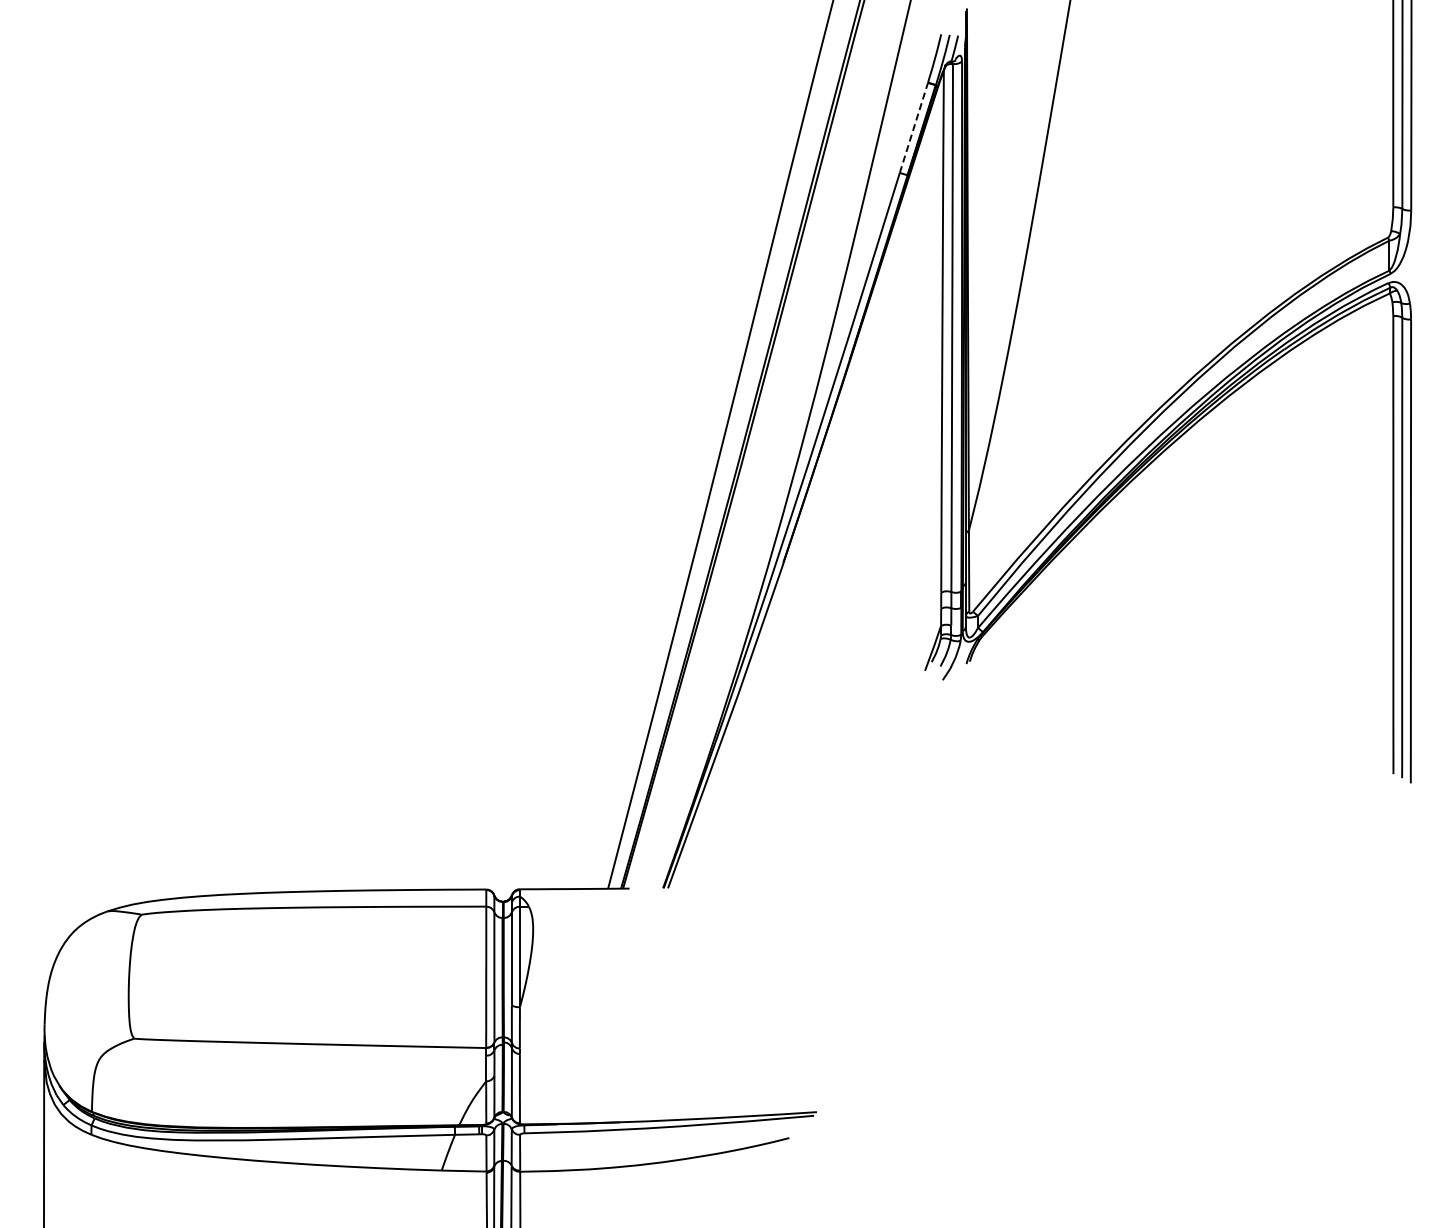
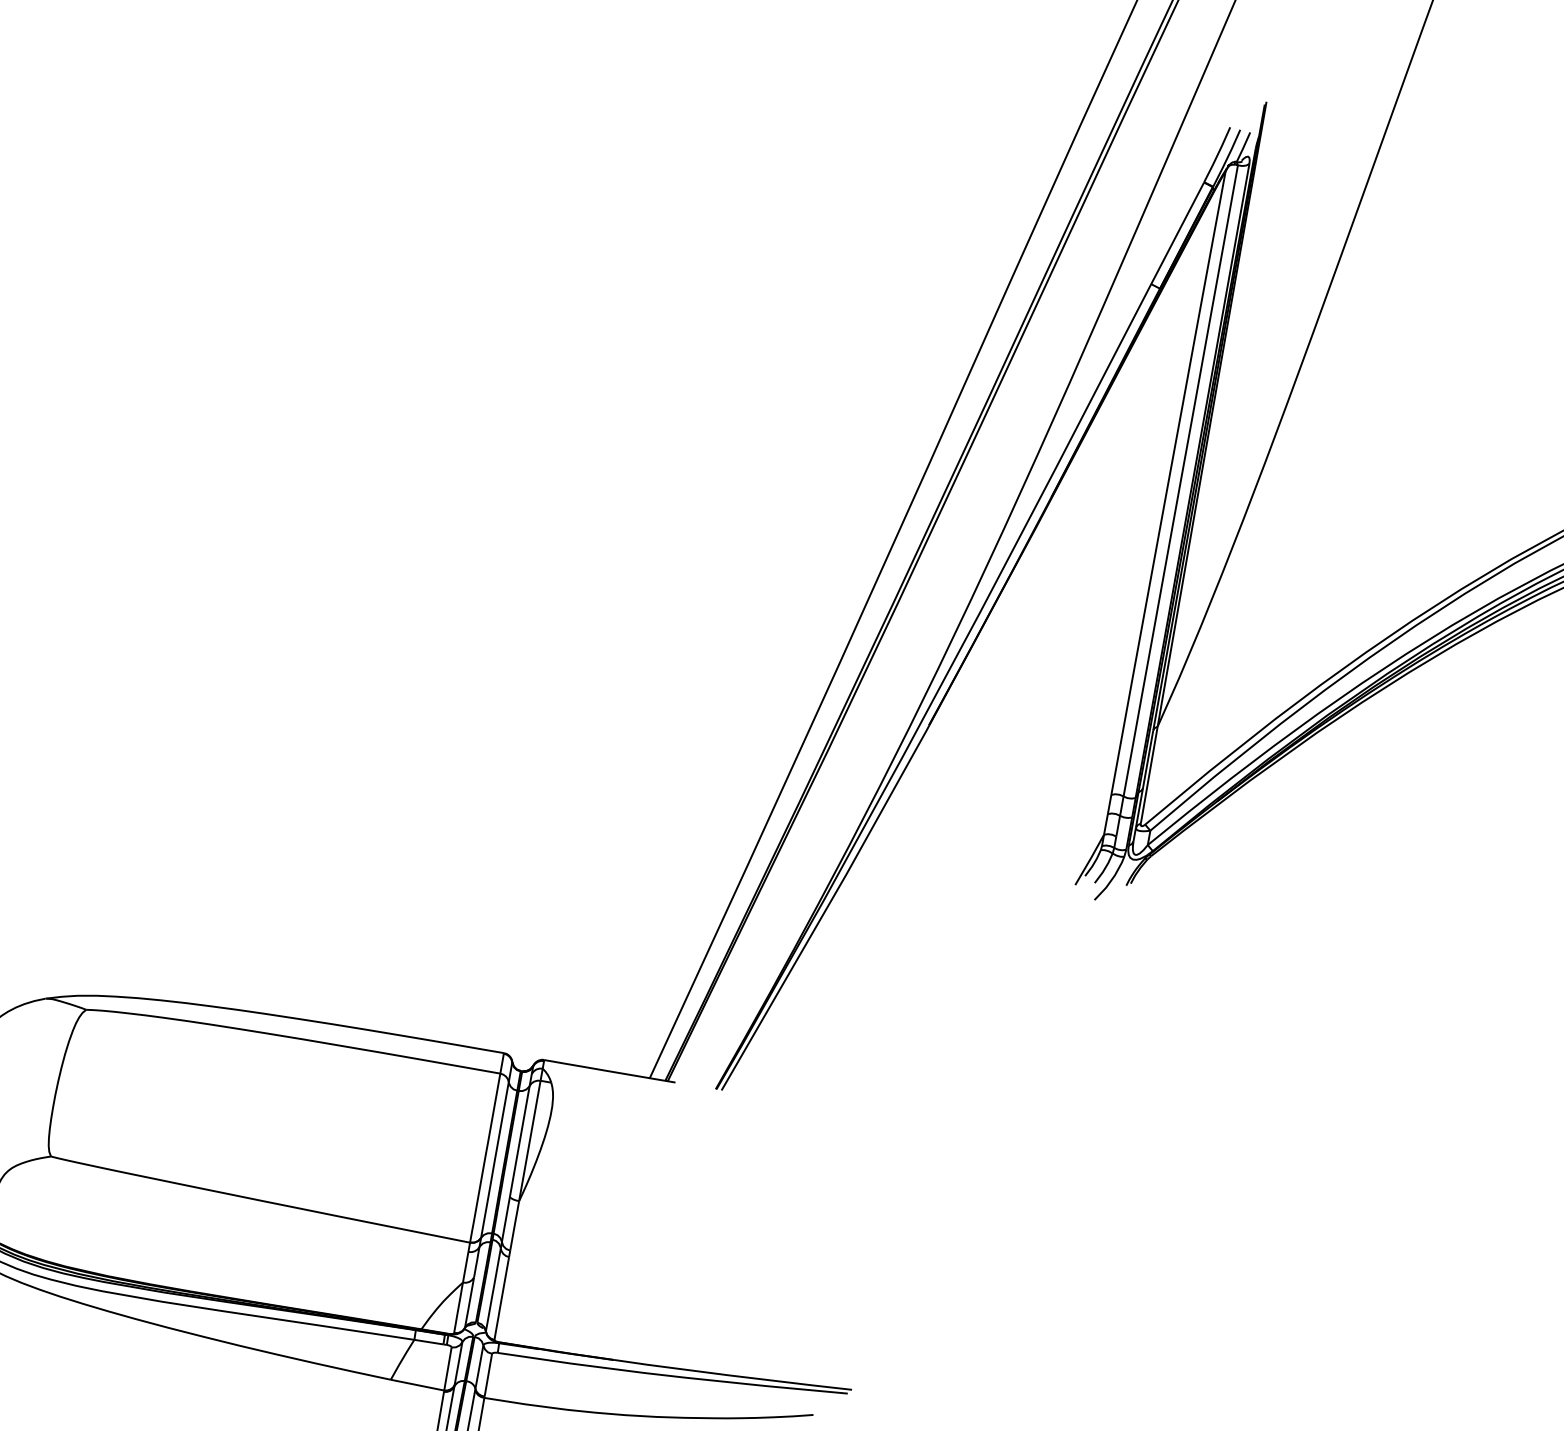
line: (914, 127) -> (1178, 232), dashed -> solid

